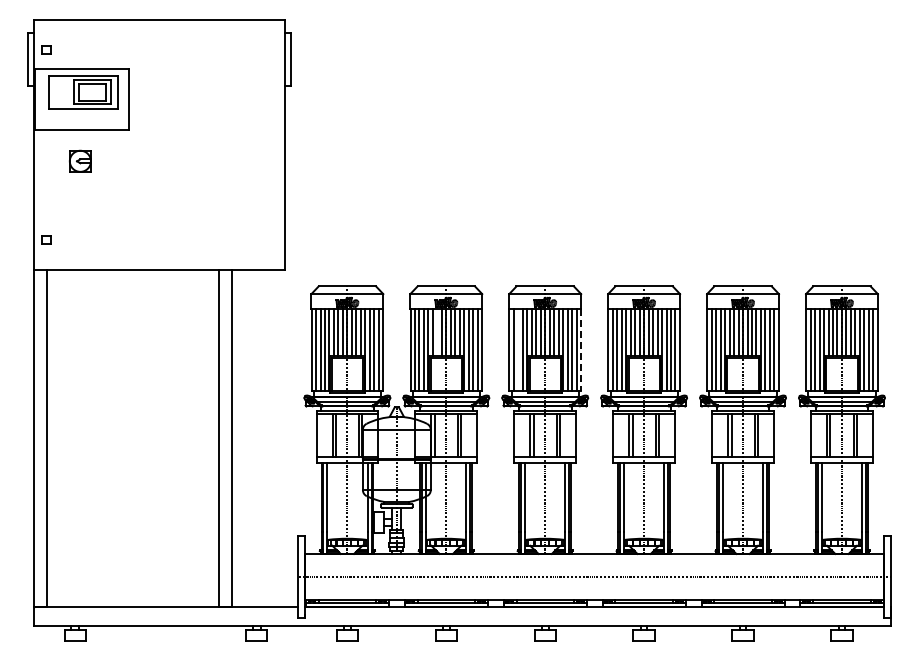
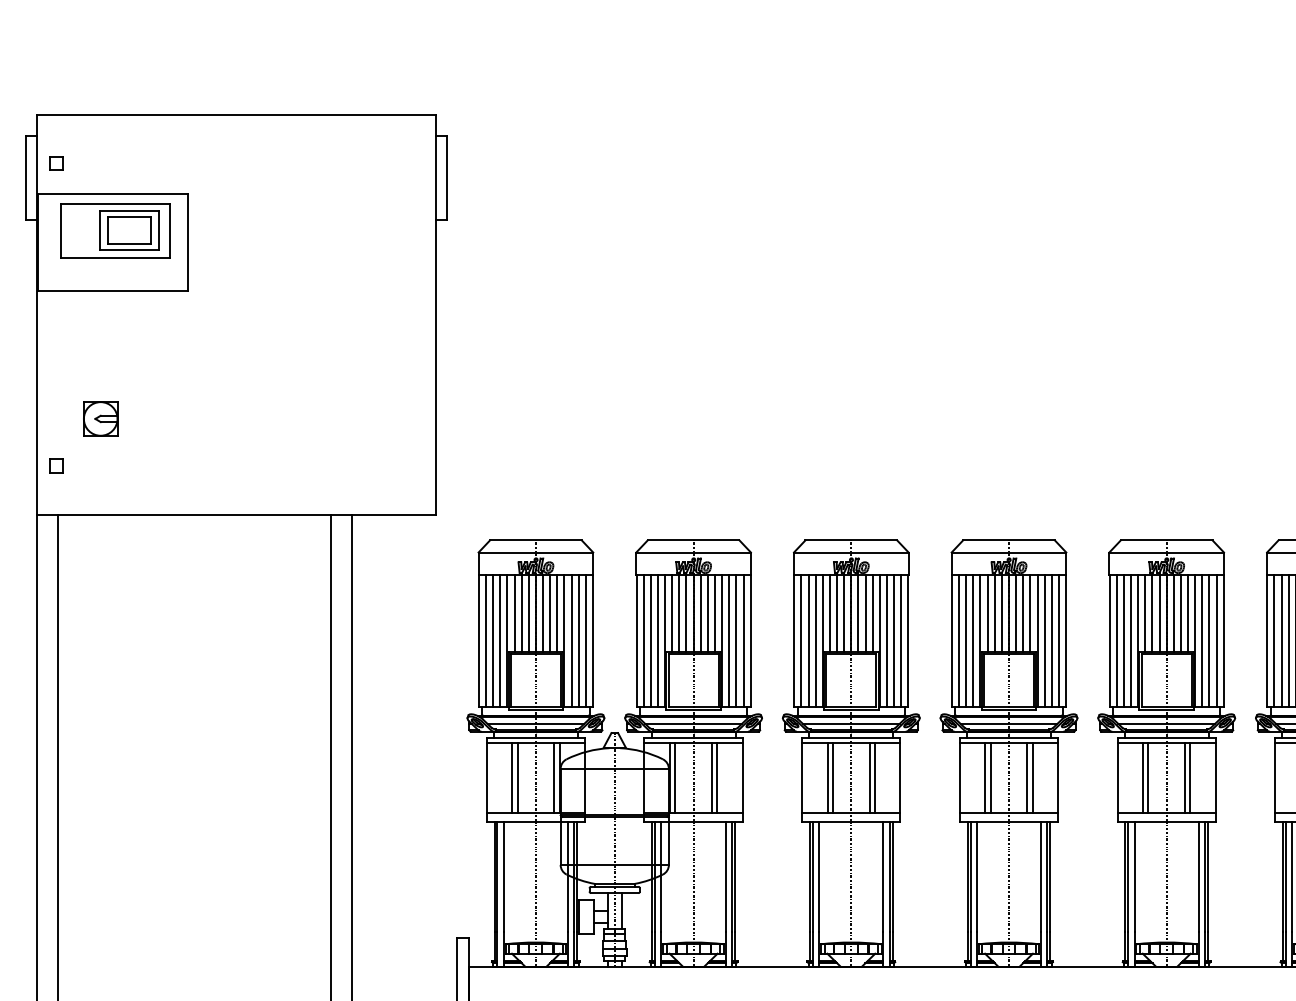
part: (80, 160) -> (100, 417), moved
line: (437, 332) -> (679, 613), added
line: (518, 349) -> (808, 640), added
line: (581, 350) -> (909, 642), dashed -> solid

